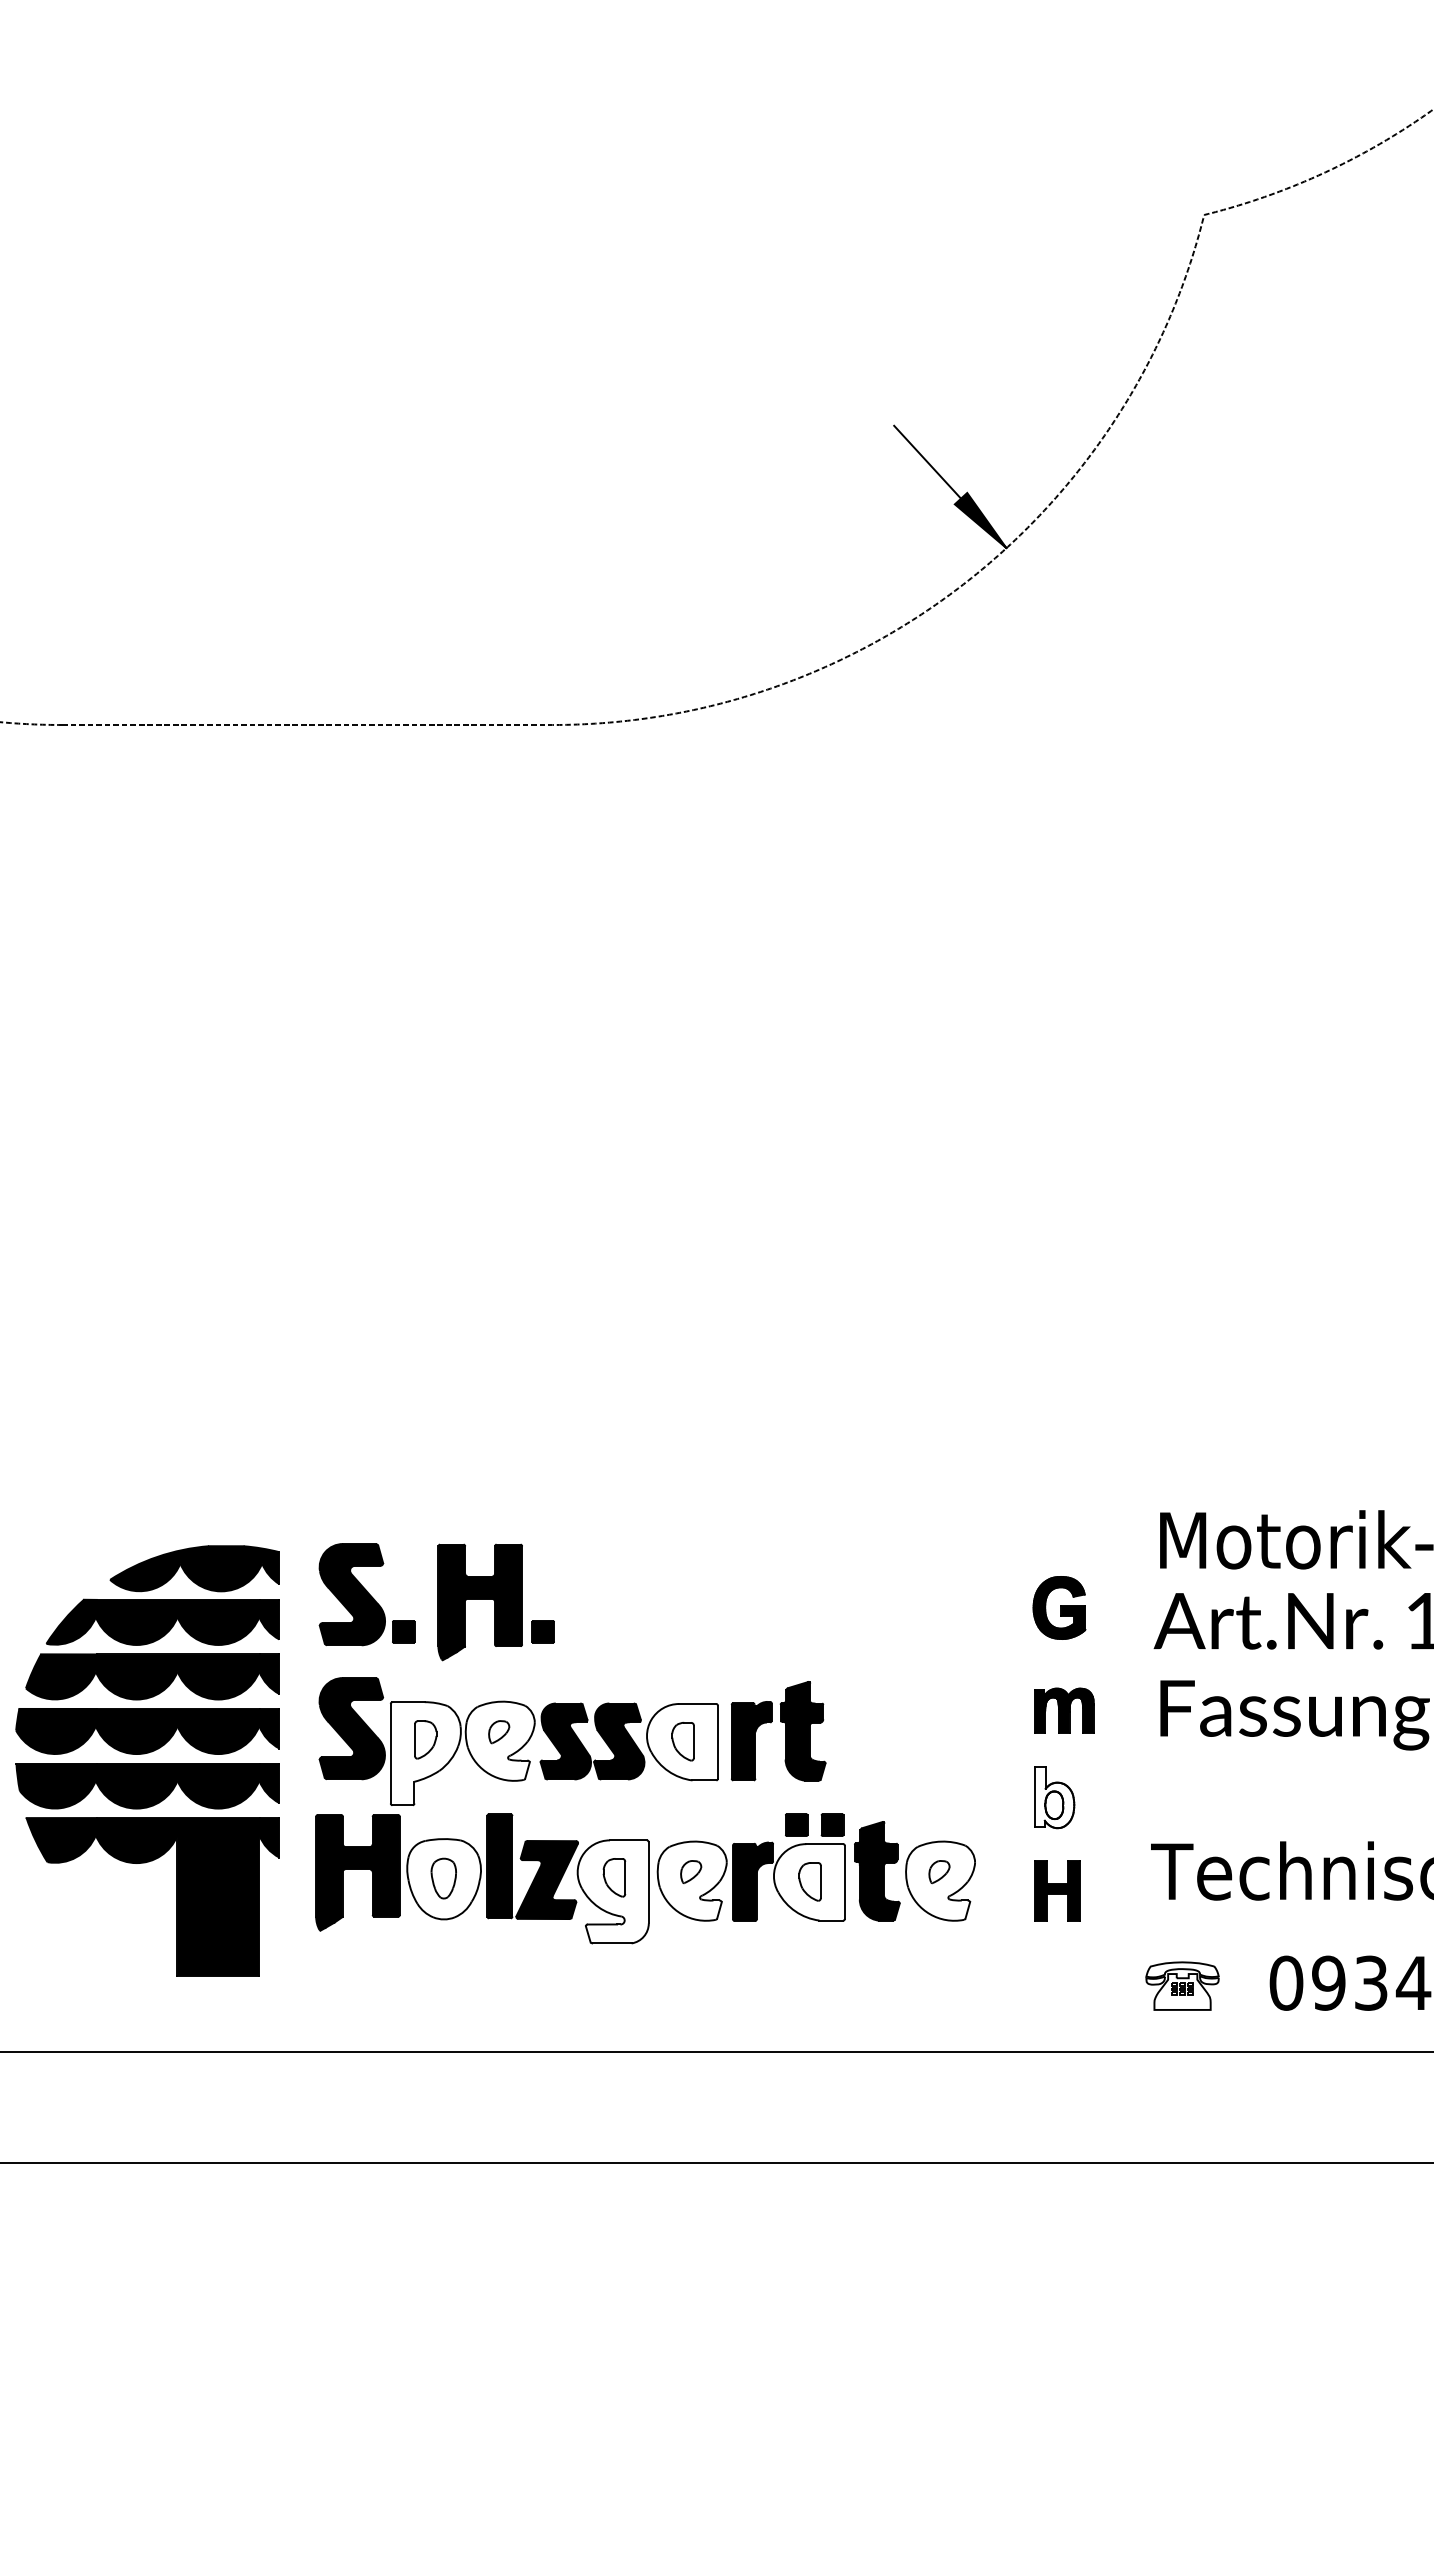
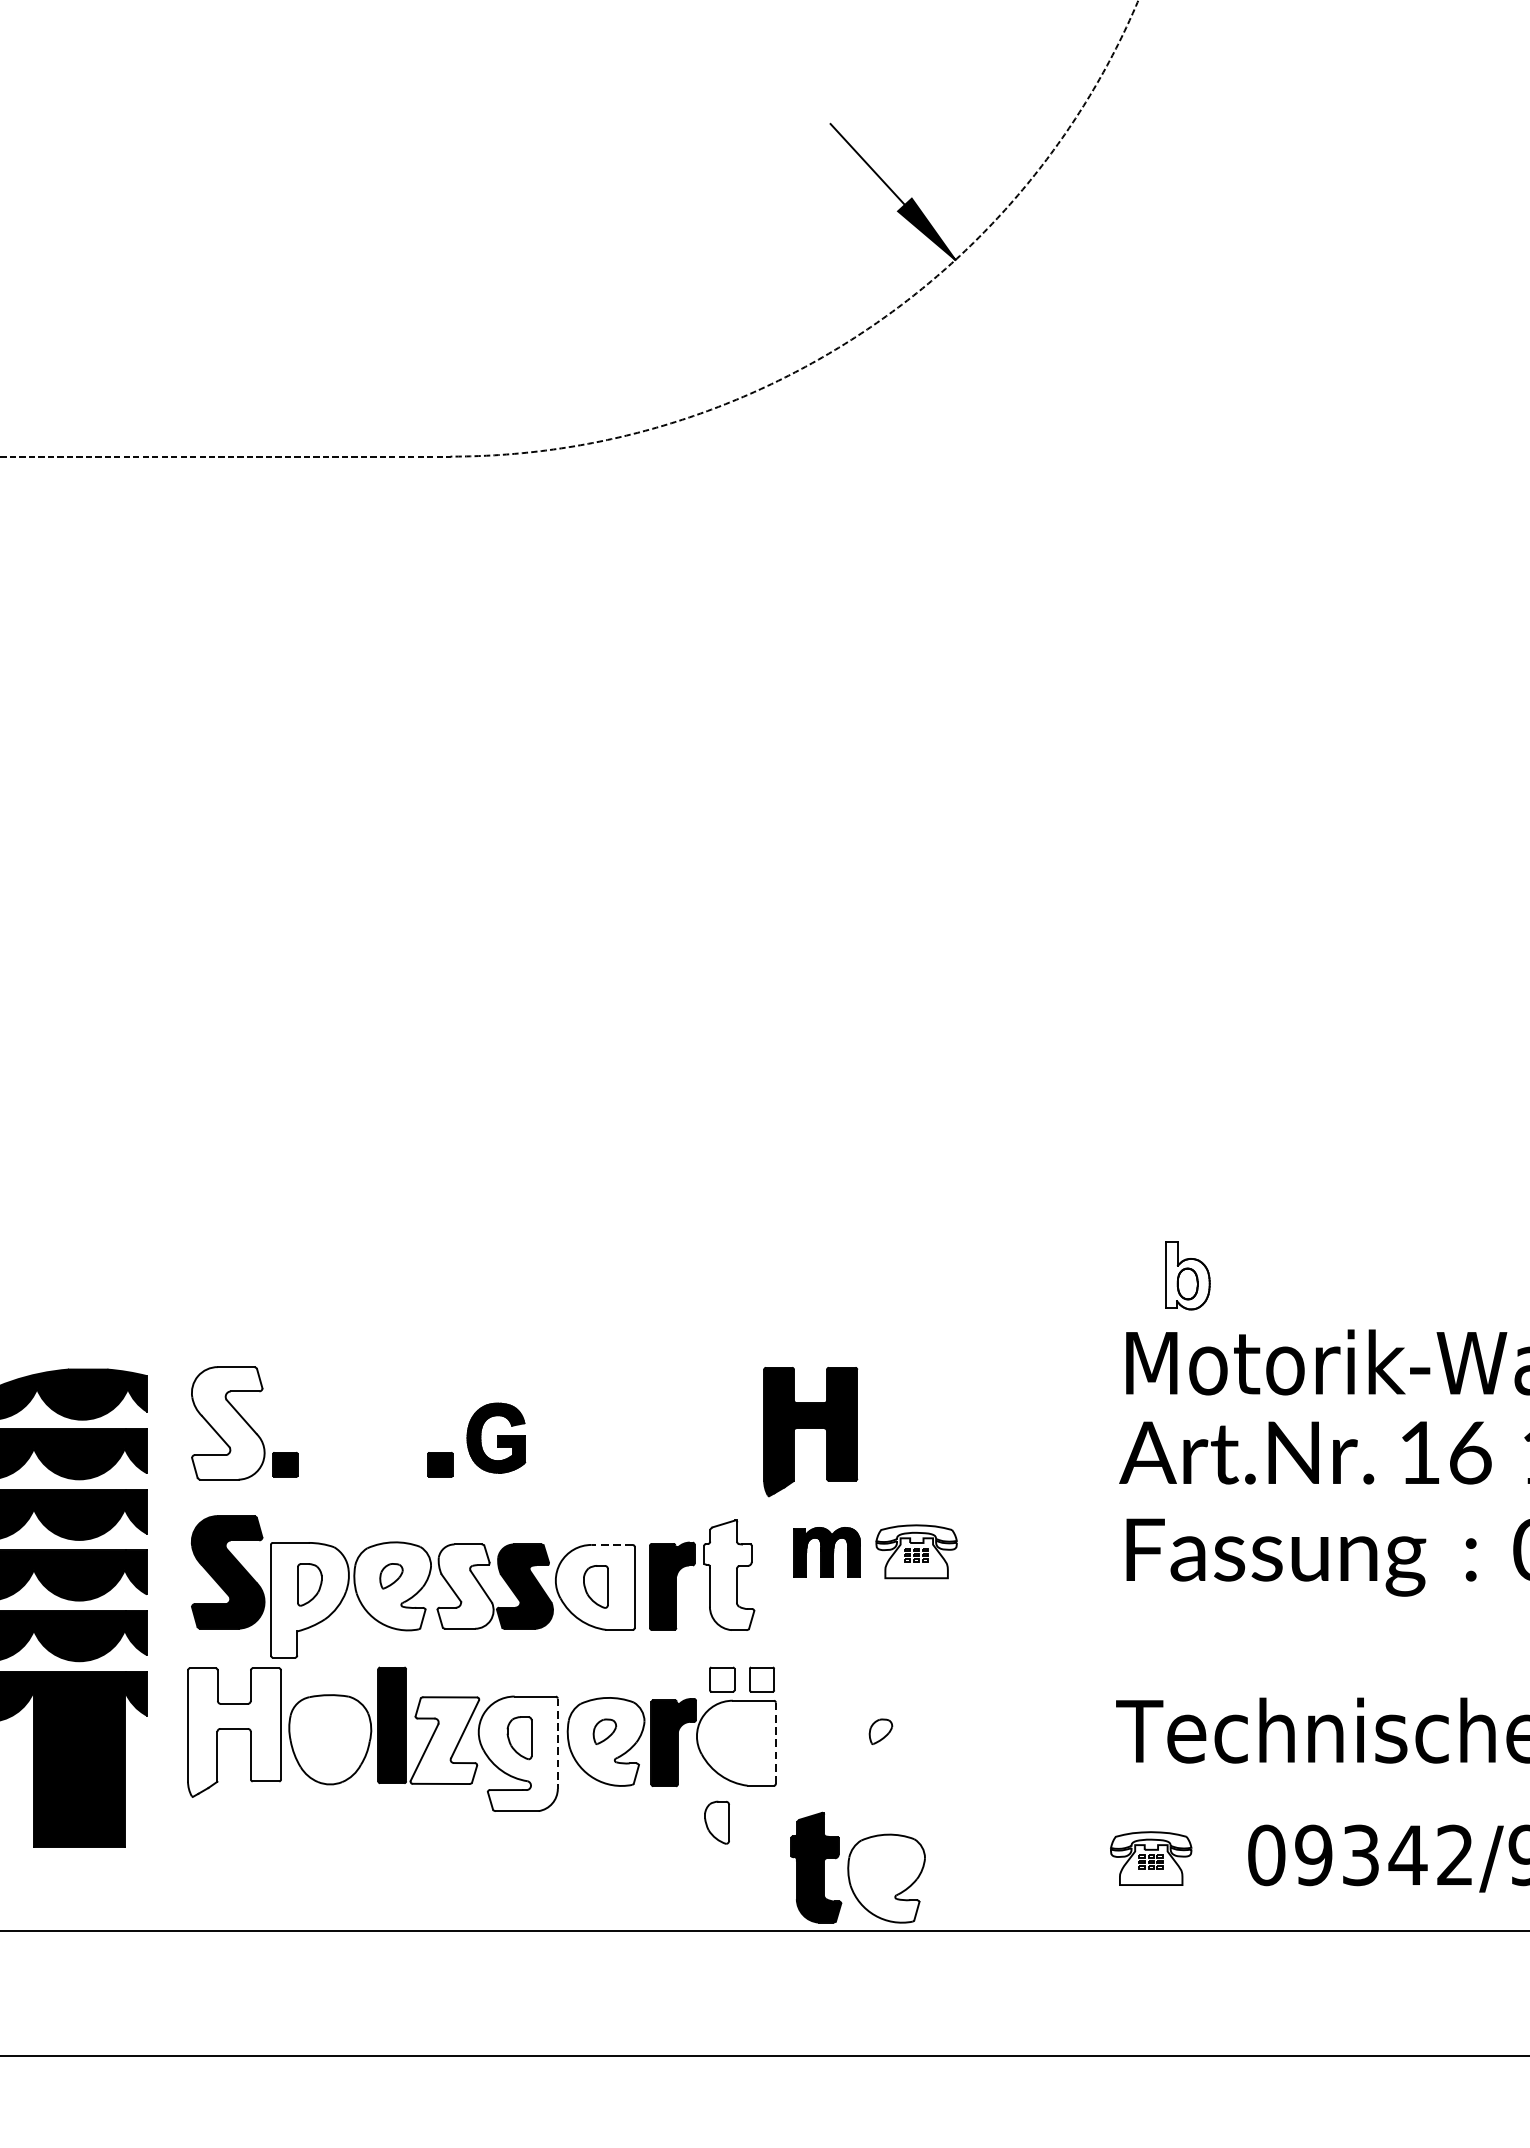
fill: (352, 1594) -> (228, 1423), removed
part: (479, 1602) -> (809, 1432), moved
part: (1059, 1607) -> (496, 1437), moved
line: (697, 1704) -> (611, 1545), solid -> dashed
part: (971, 1709) -> (916, 1551), added
part: (1064, 1710) -> (827, 1552), moved
fill: (802, 1730) -> (728, 1574), removed
fill: (565, 1741) -> (465, 1586), removed
part: (1054, 1797) -> (1187, 1275), moved
fill: (796, 1824) -> (722, 1678), removed
fill: (832, 1824) -> (762, 1678), removed
part: (914, 1871) -> (857, 1867), moved
fill: (357, 1872) -> (233, 1732), removed
part: (443, 1878) -> (329, 1738), removed
fill: (547, 1880) -> (445, 1741), removed
part: (809, 1881) -> (716, 1822), moved
line: (844, 1881) -> (775, 1742), solid -> dashed
line: (648, 1882) -> (557, 1743), solid -> dashed
part: (1057, 1890) -> (1012, 1752), removed

